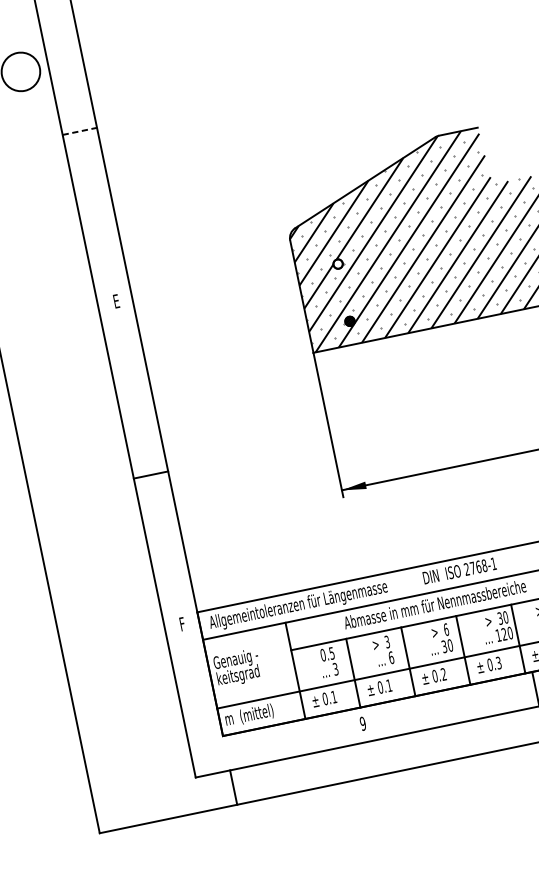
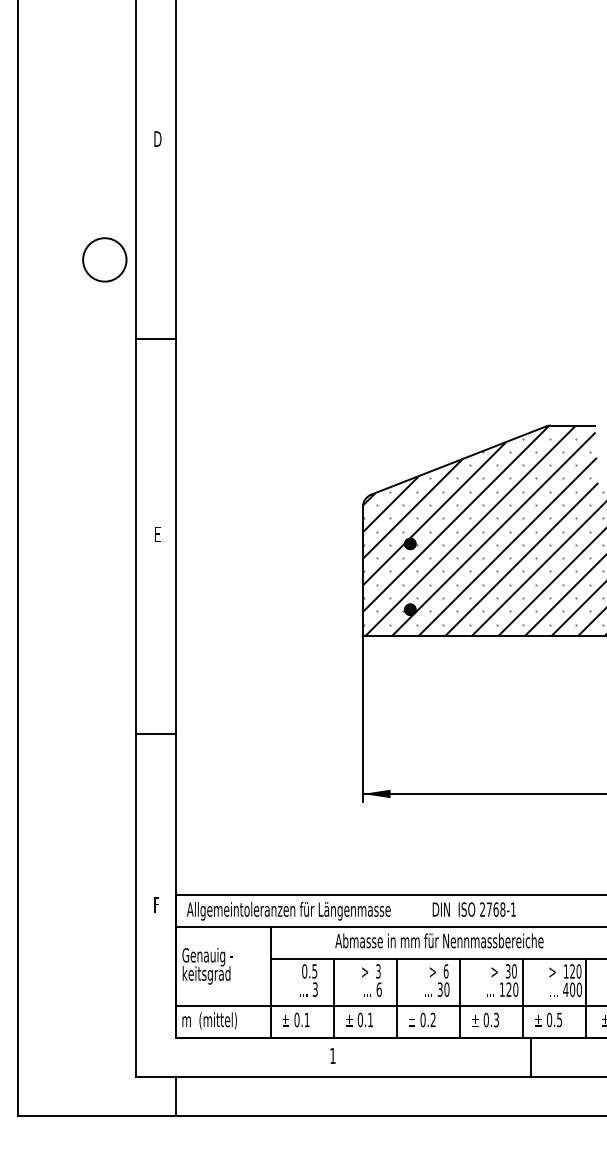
line: (80, 131) -> (156, 338), dashed -> solid
hatch: (338, 263) -> (410, 543), added
text: (362, 723) -> (332, 1055), 9 -> 1

